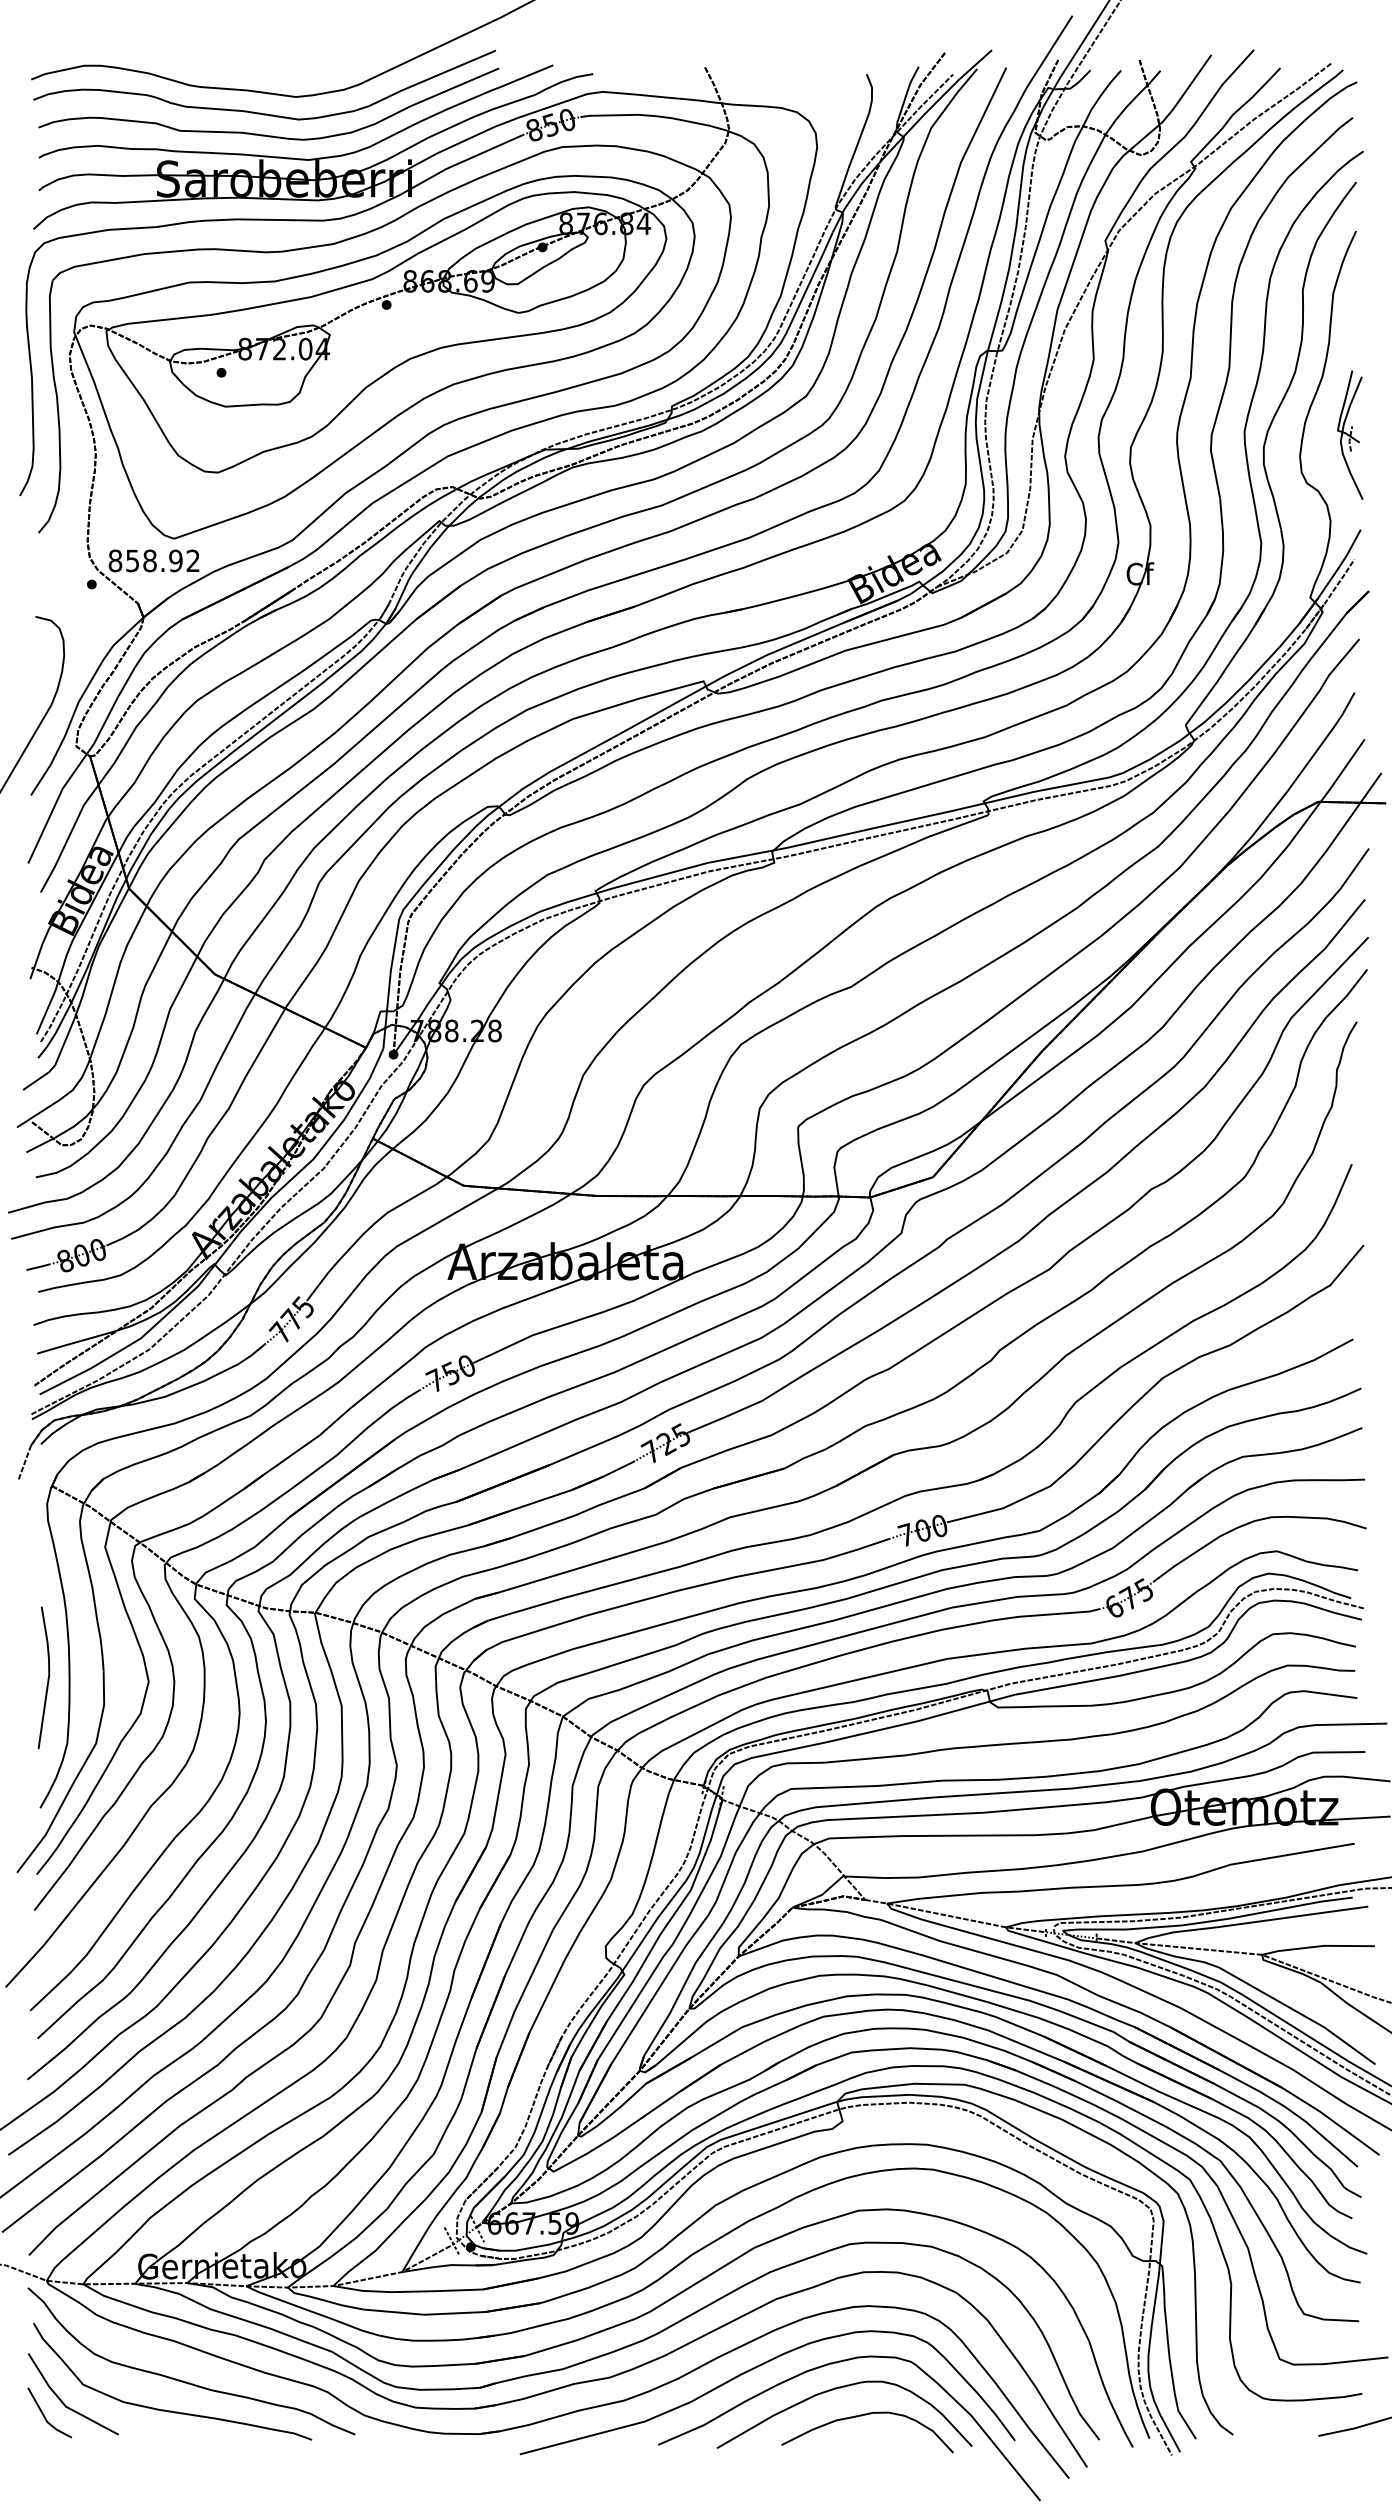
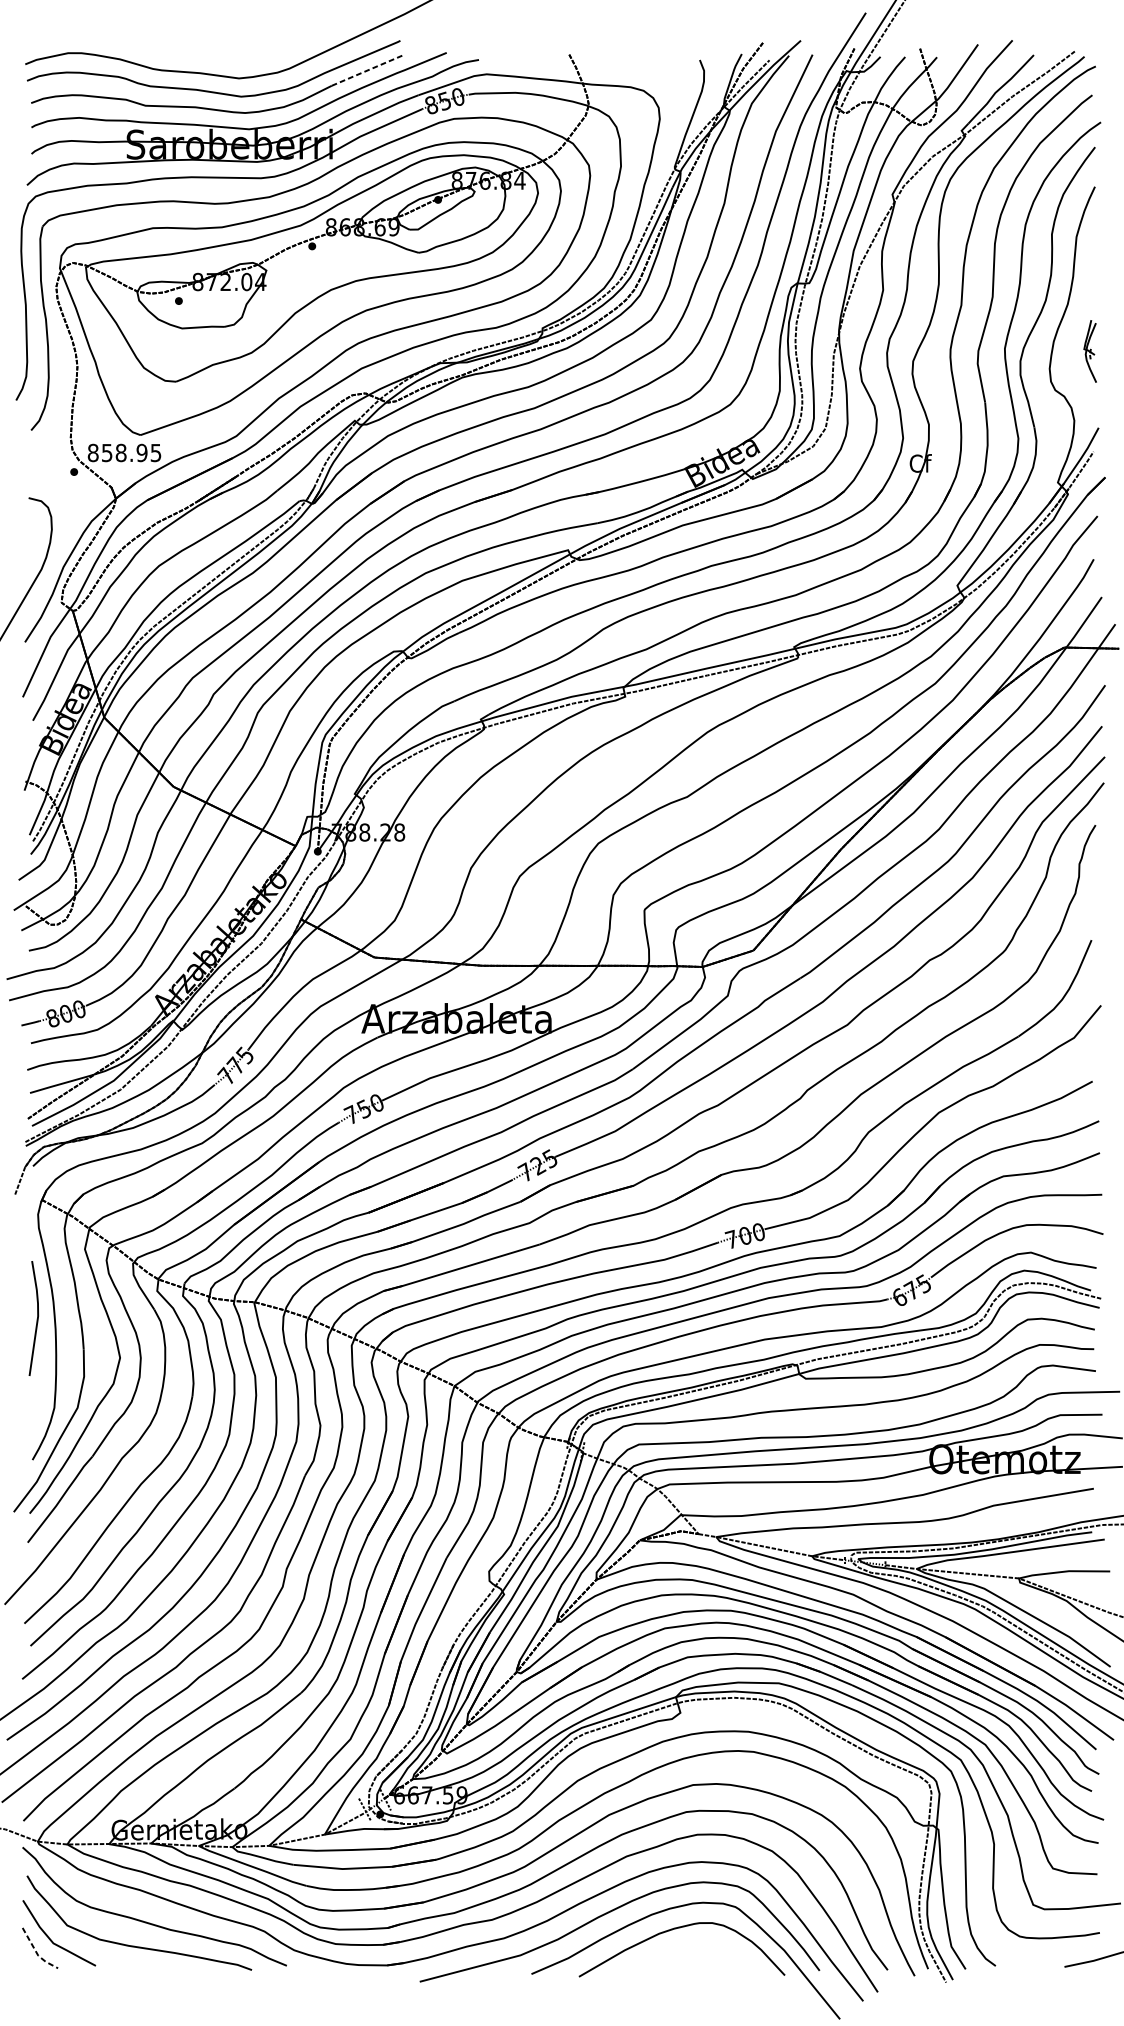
line: (455, 87) -> (367, 70), solid -> dashed
part: (1350, 434) -> (1090, 350), size x0.6
text: (192, 560) -> (155, 452), 858.92 -> 858.95
line: (47, 1678) -> (36, 1319), moved
curve: (862, 2416) -> (696, 1951), removed
line: (45, 2418) -> (36, 1952), solid -> dashed

